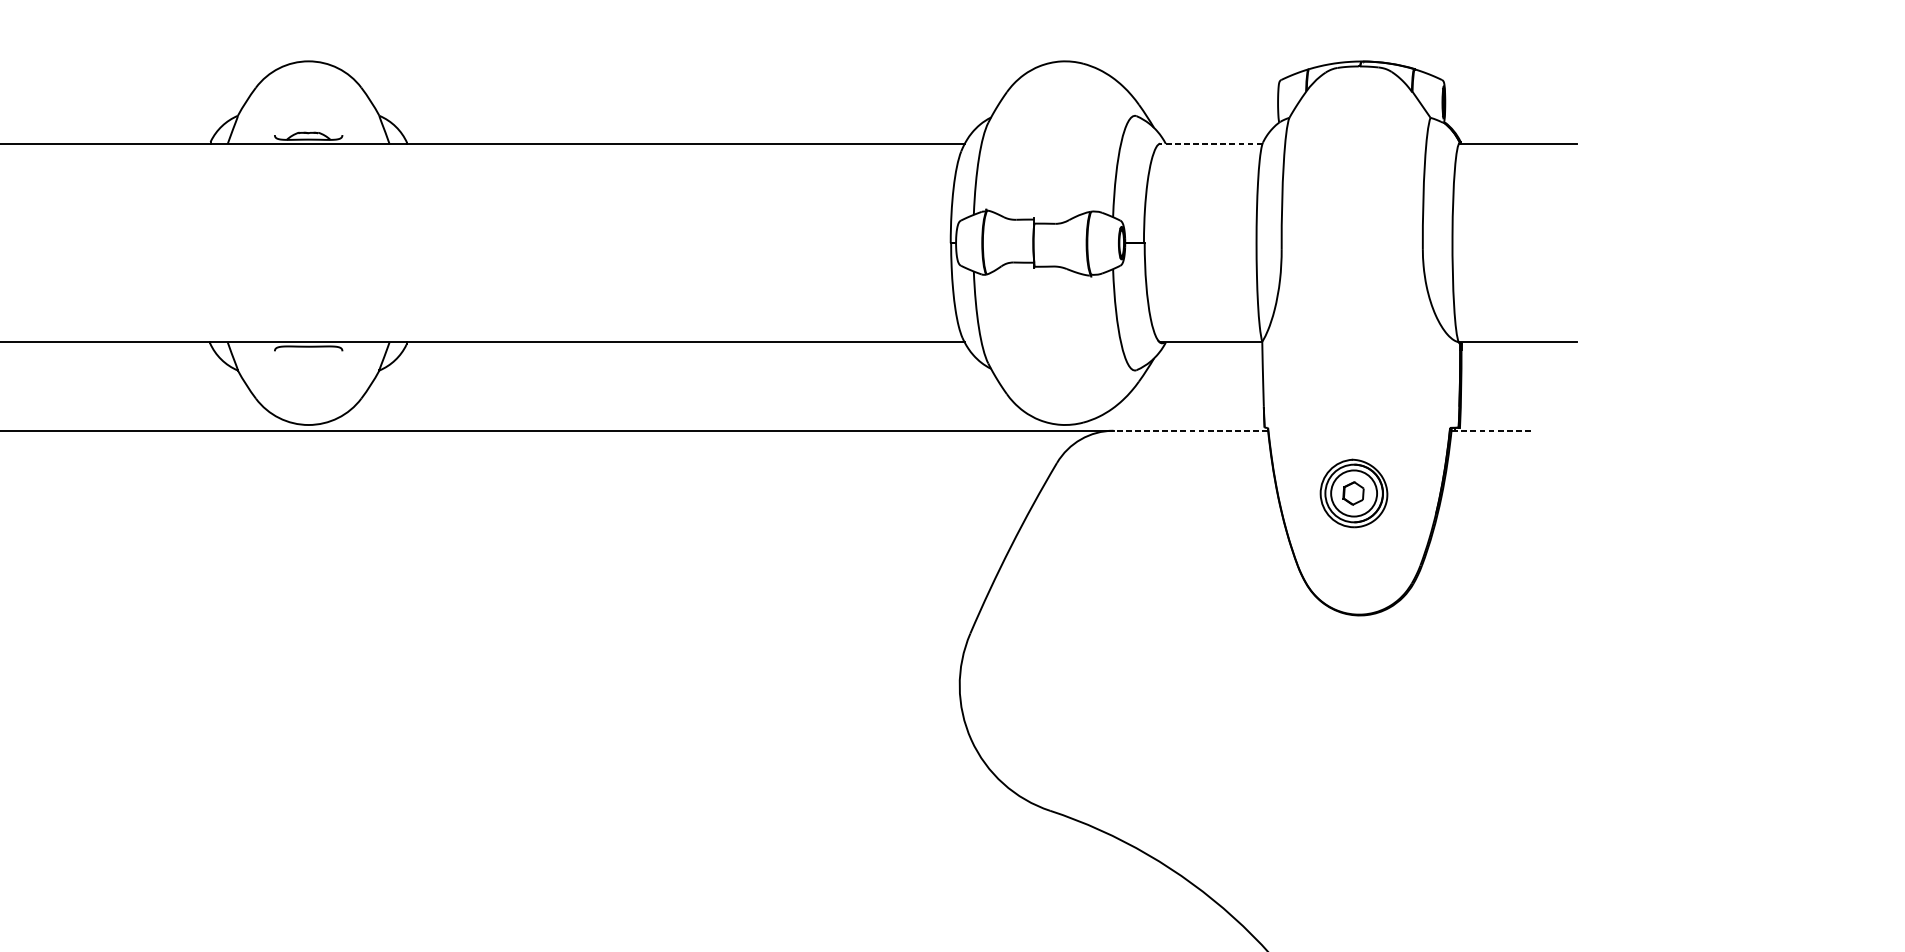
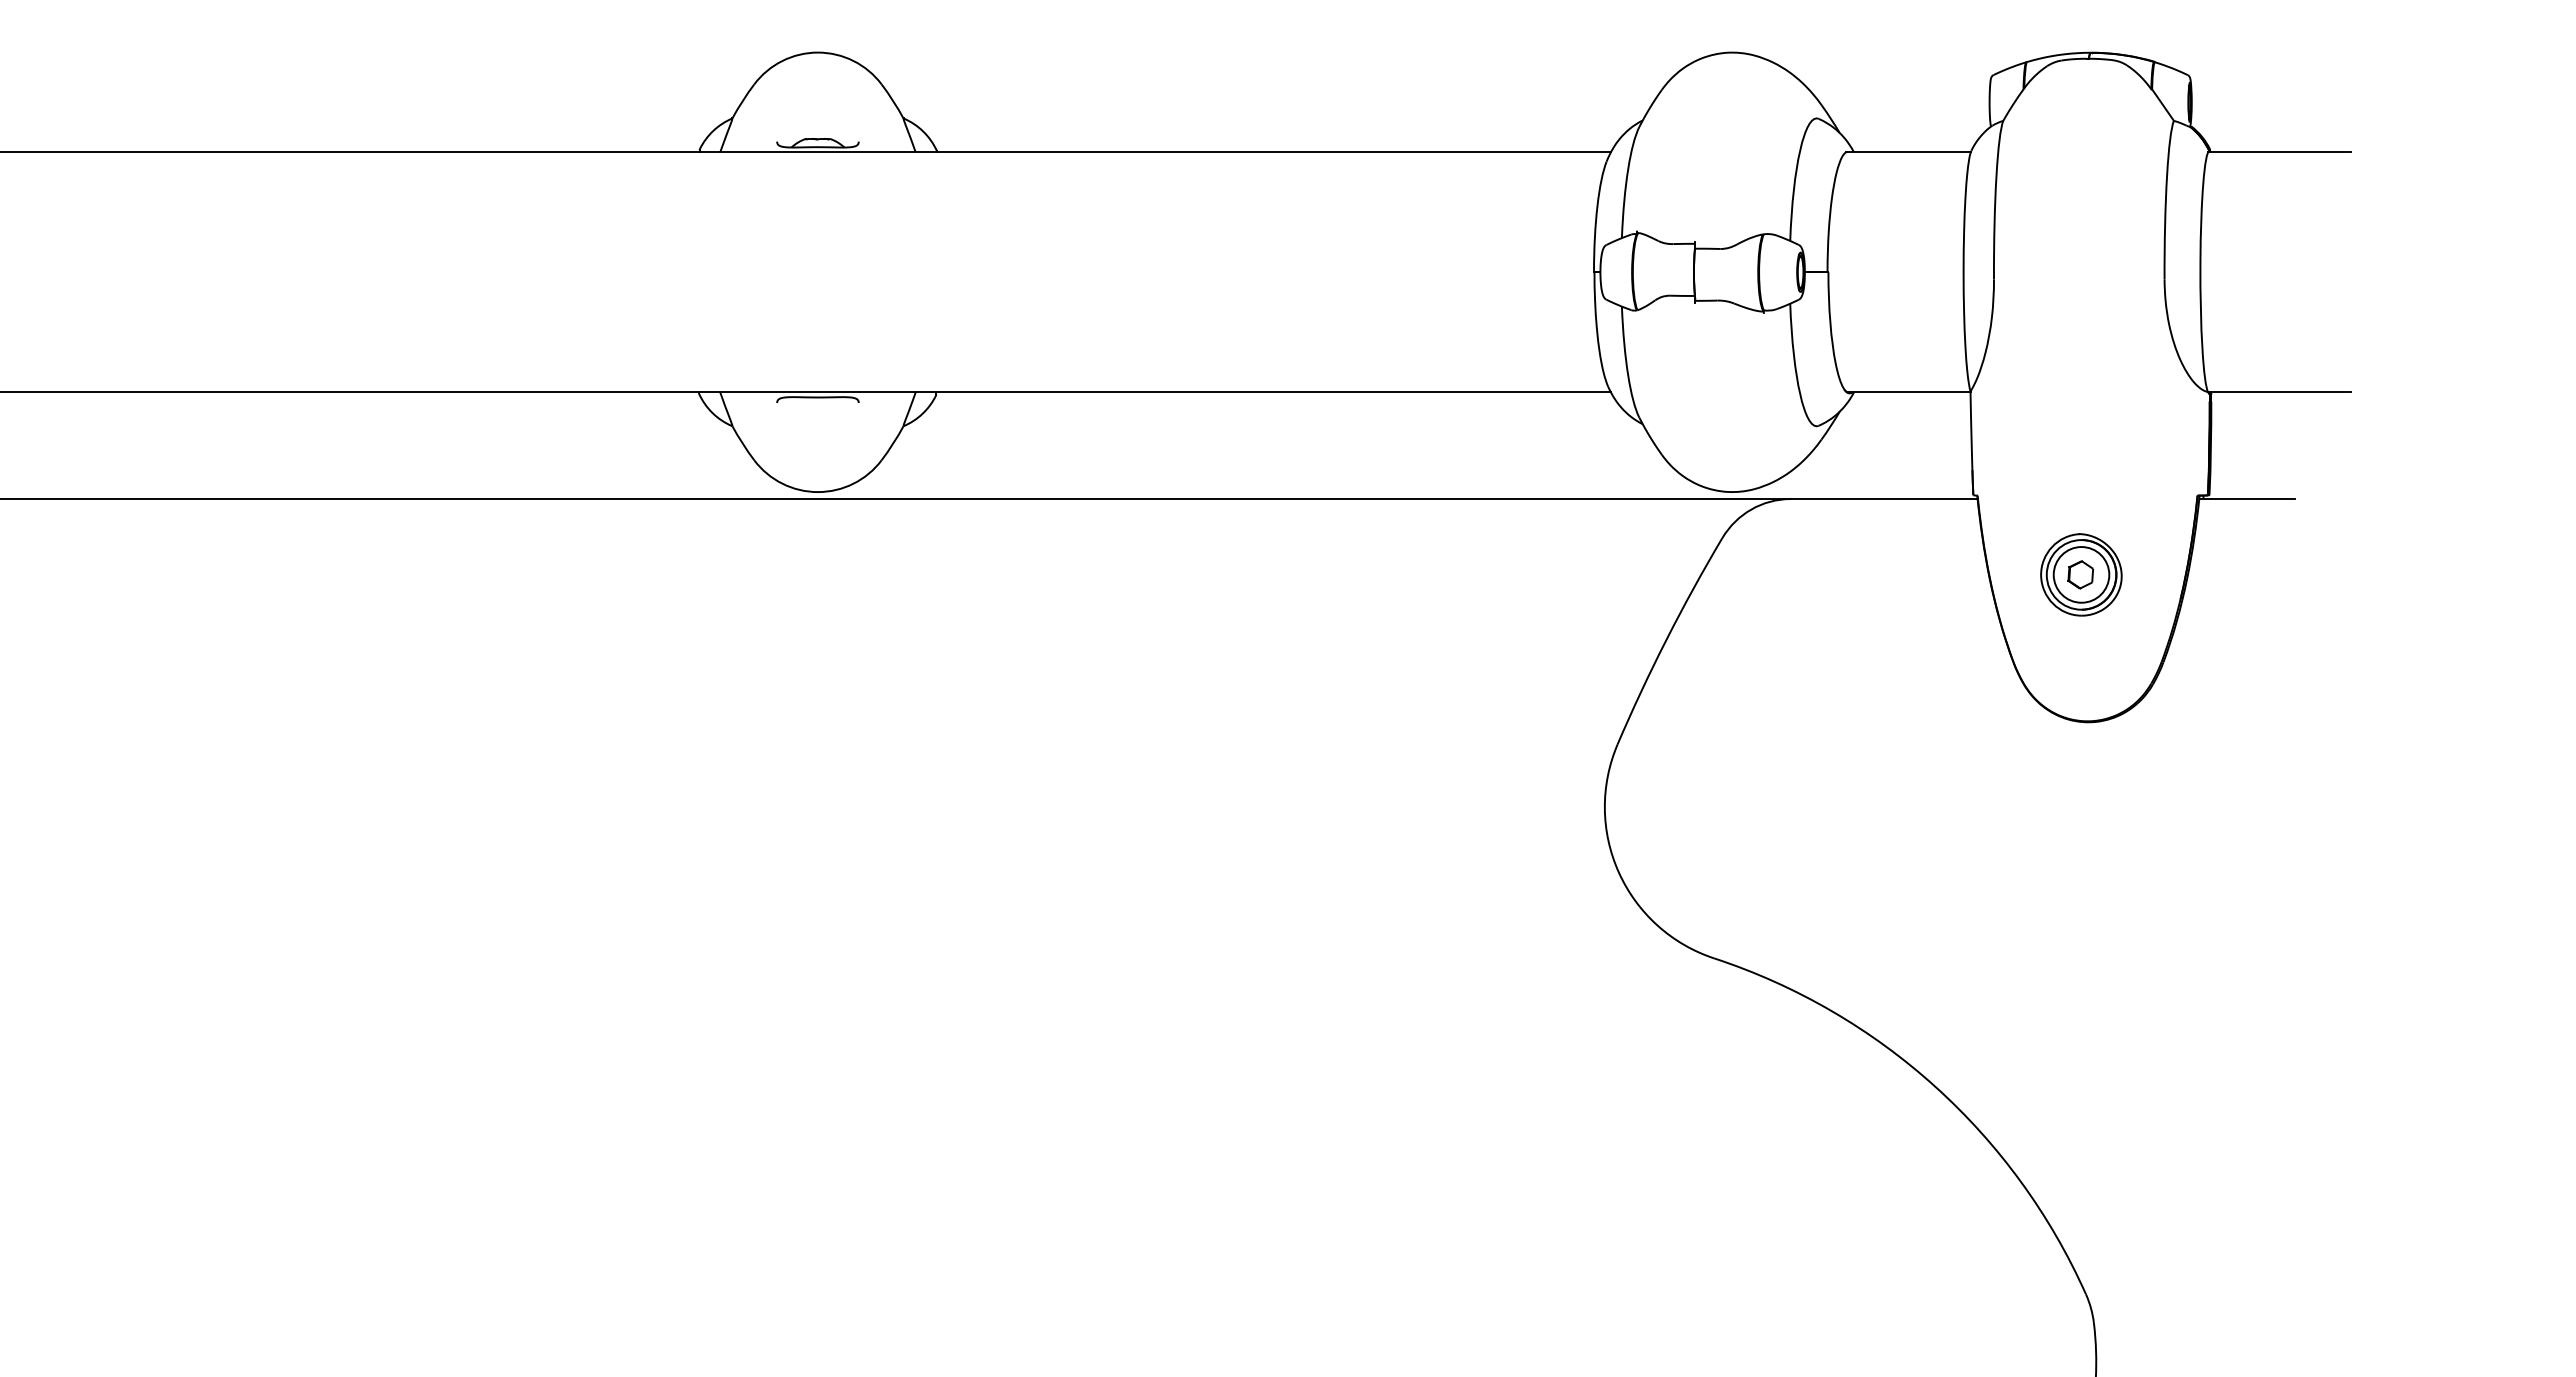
line: (1210, 144) -> (1907, 152), dashed -> solid
line: (1190, 431) -> (1883, 499), dashed -> solid
line: (1491, 431) -> (2247, 499), dashed -> solid

